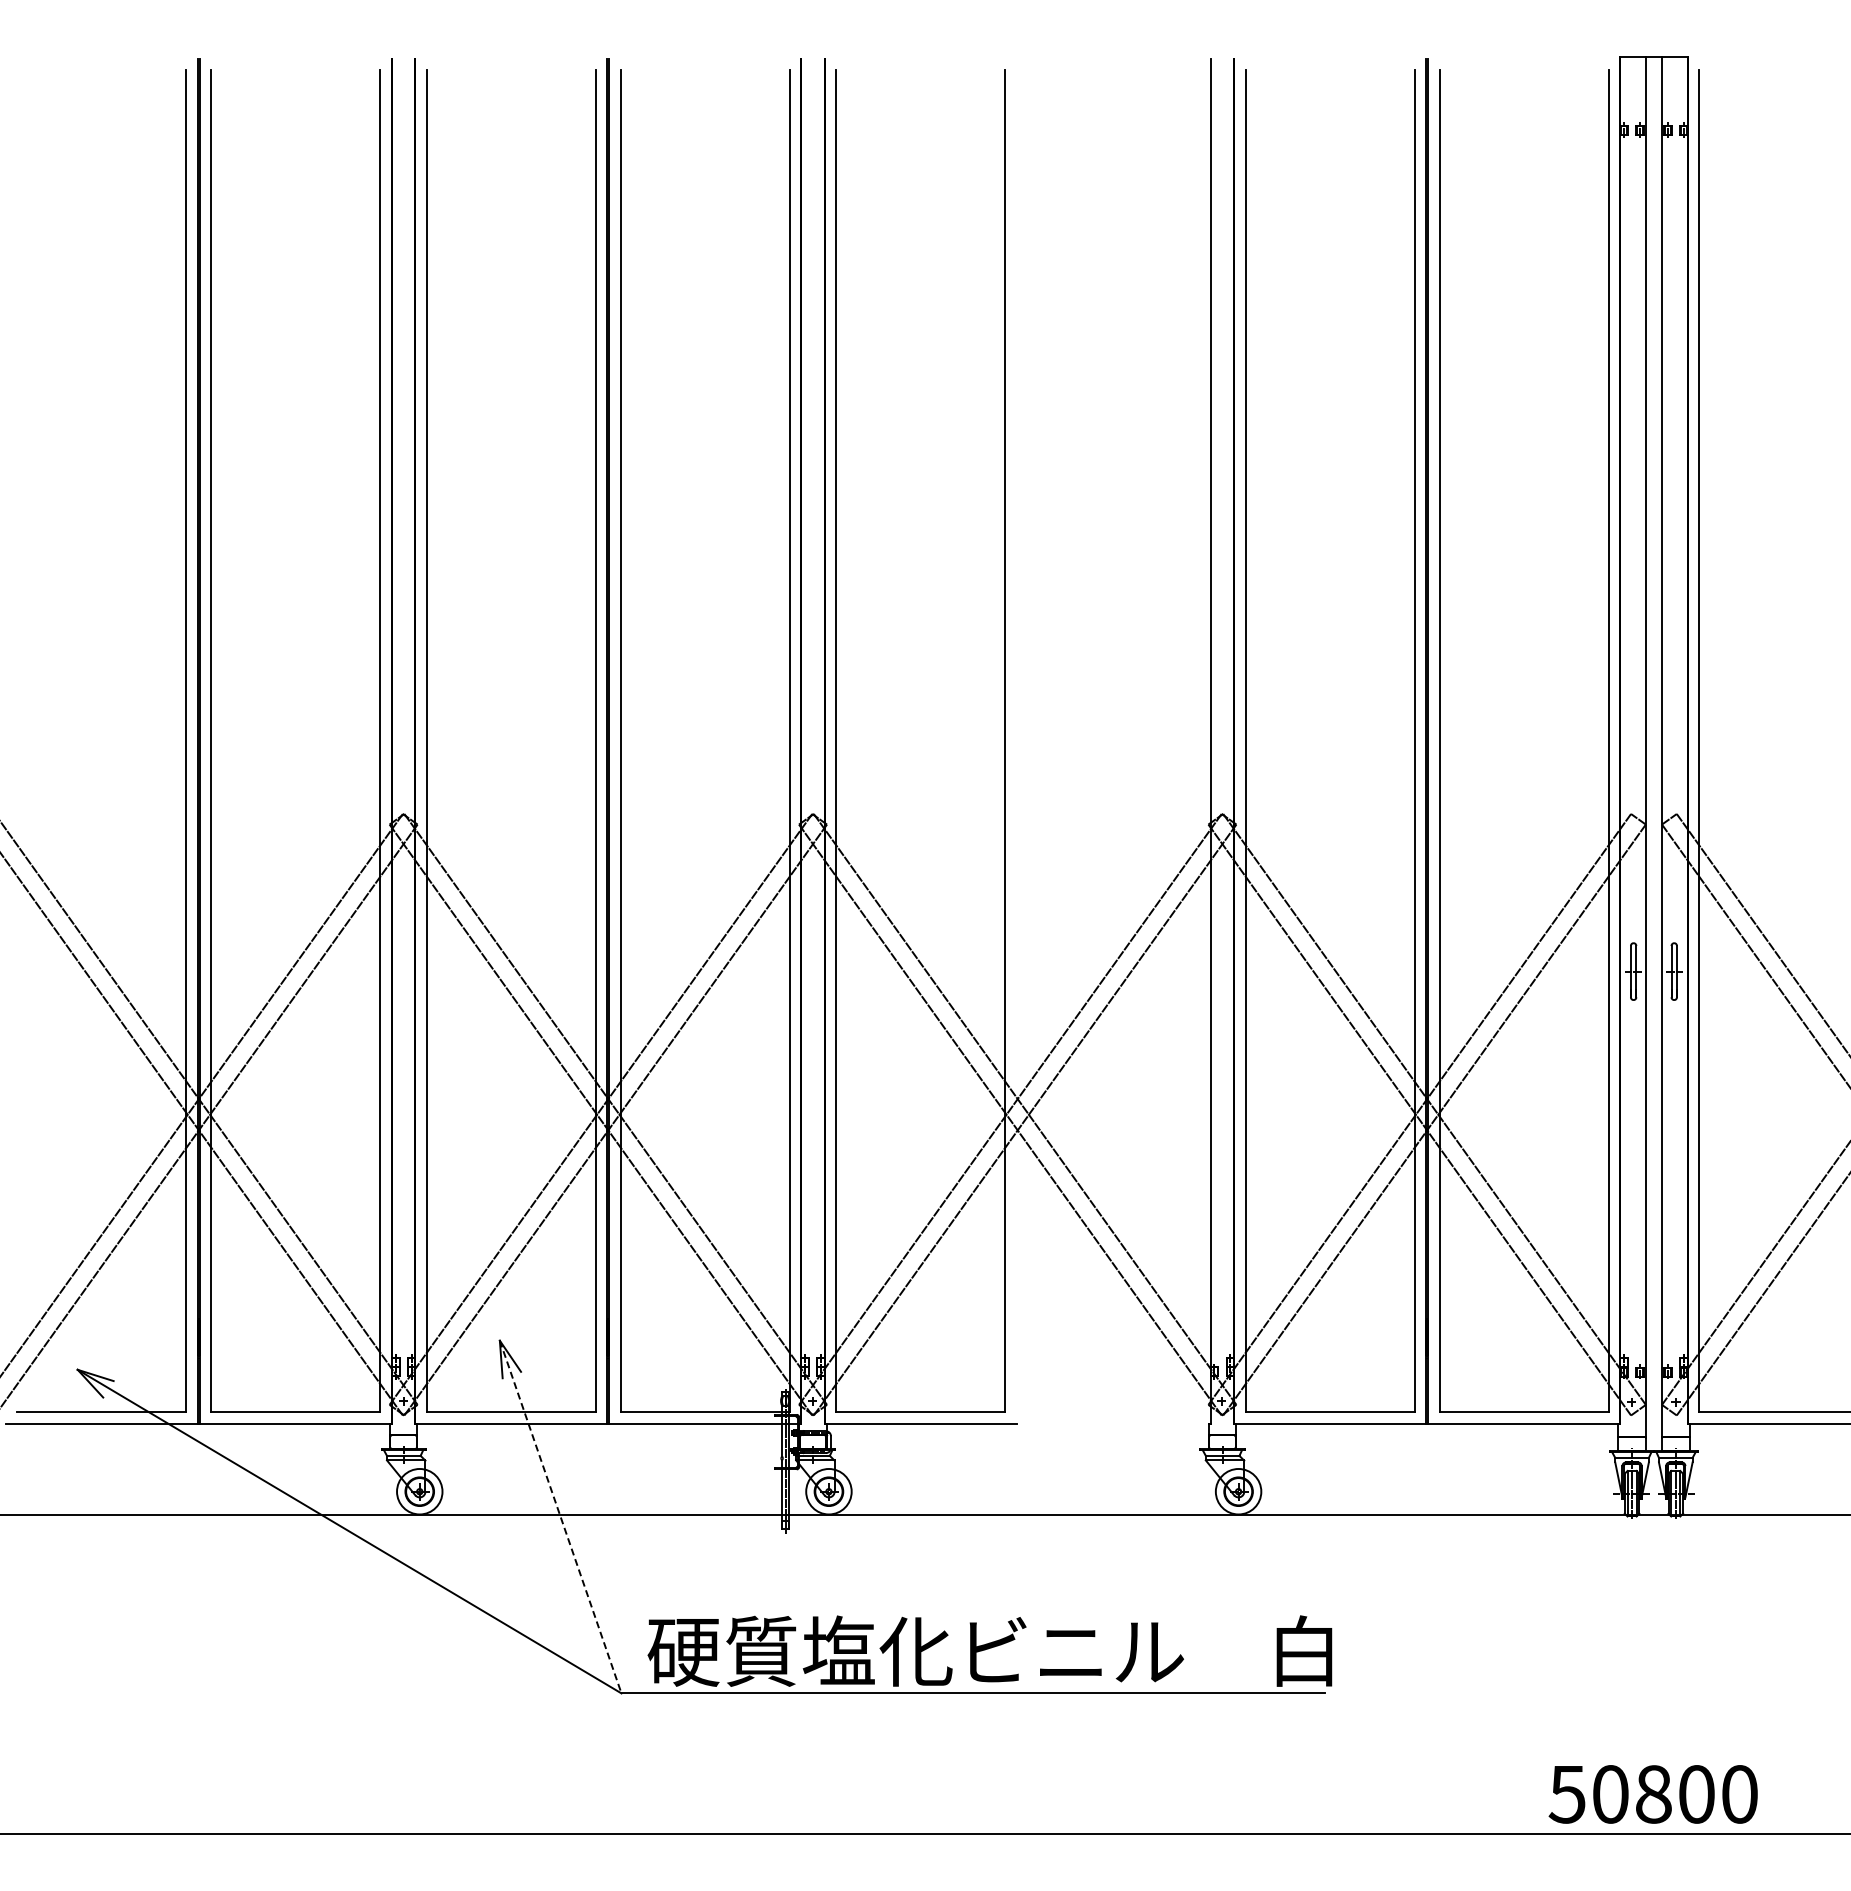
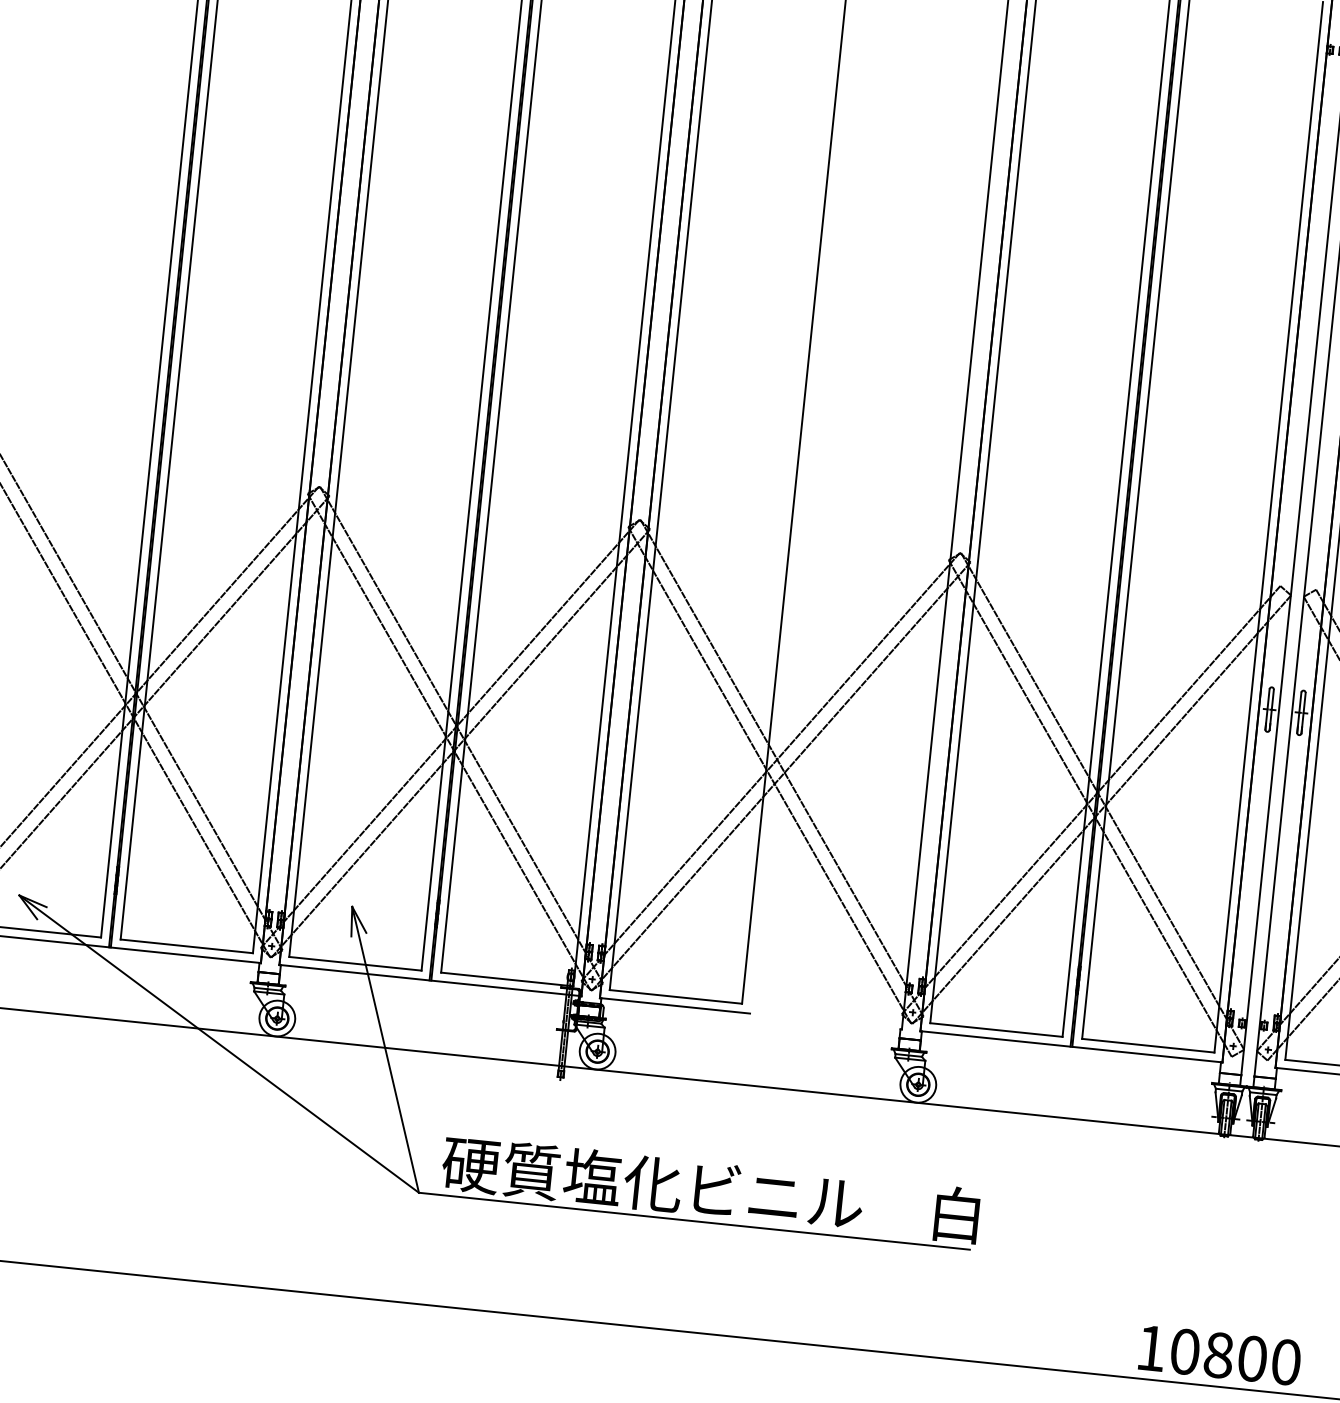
line: (560, 1517) -> (385, 1050), dashed -> solid
text: (1566, 1794) -> (1150, 1348), 50800 -> 10800

